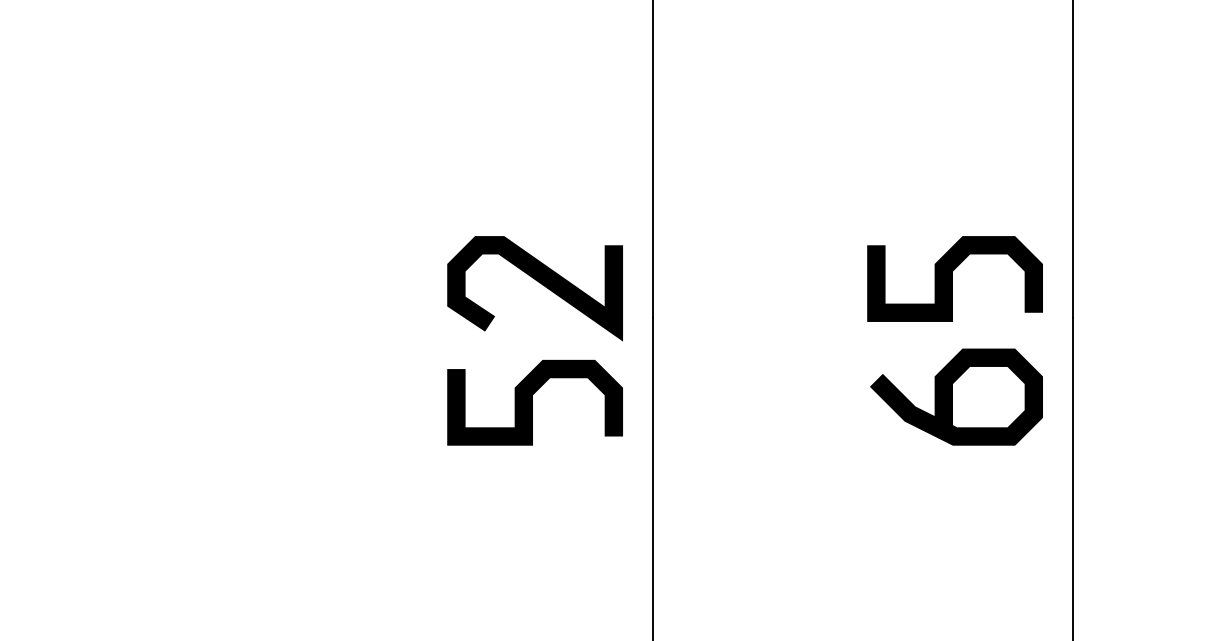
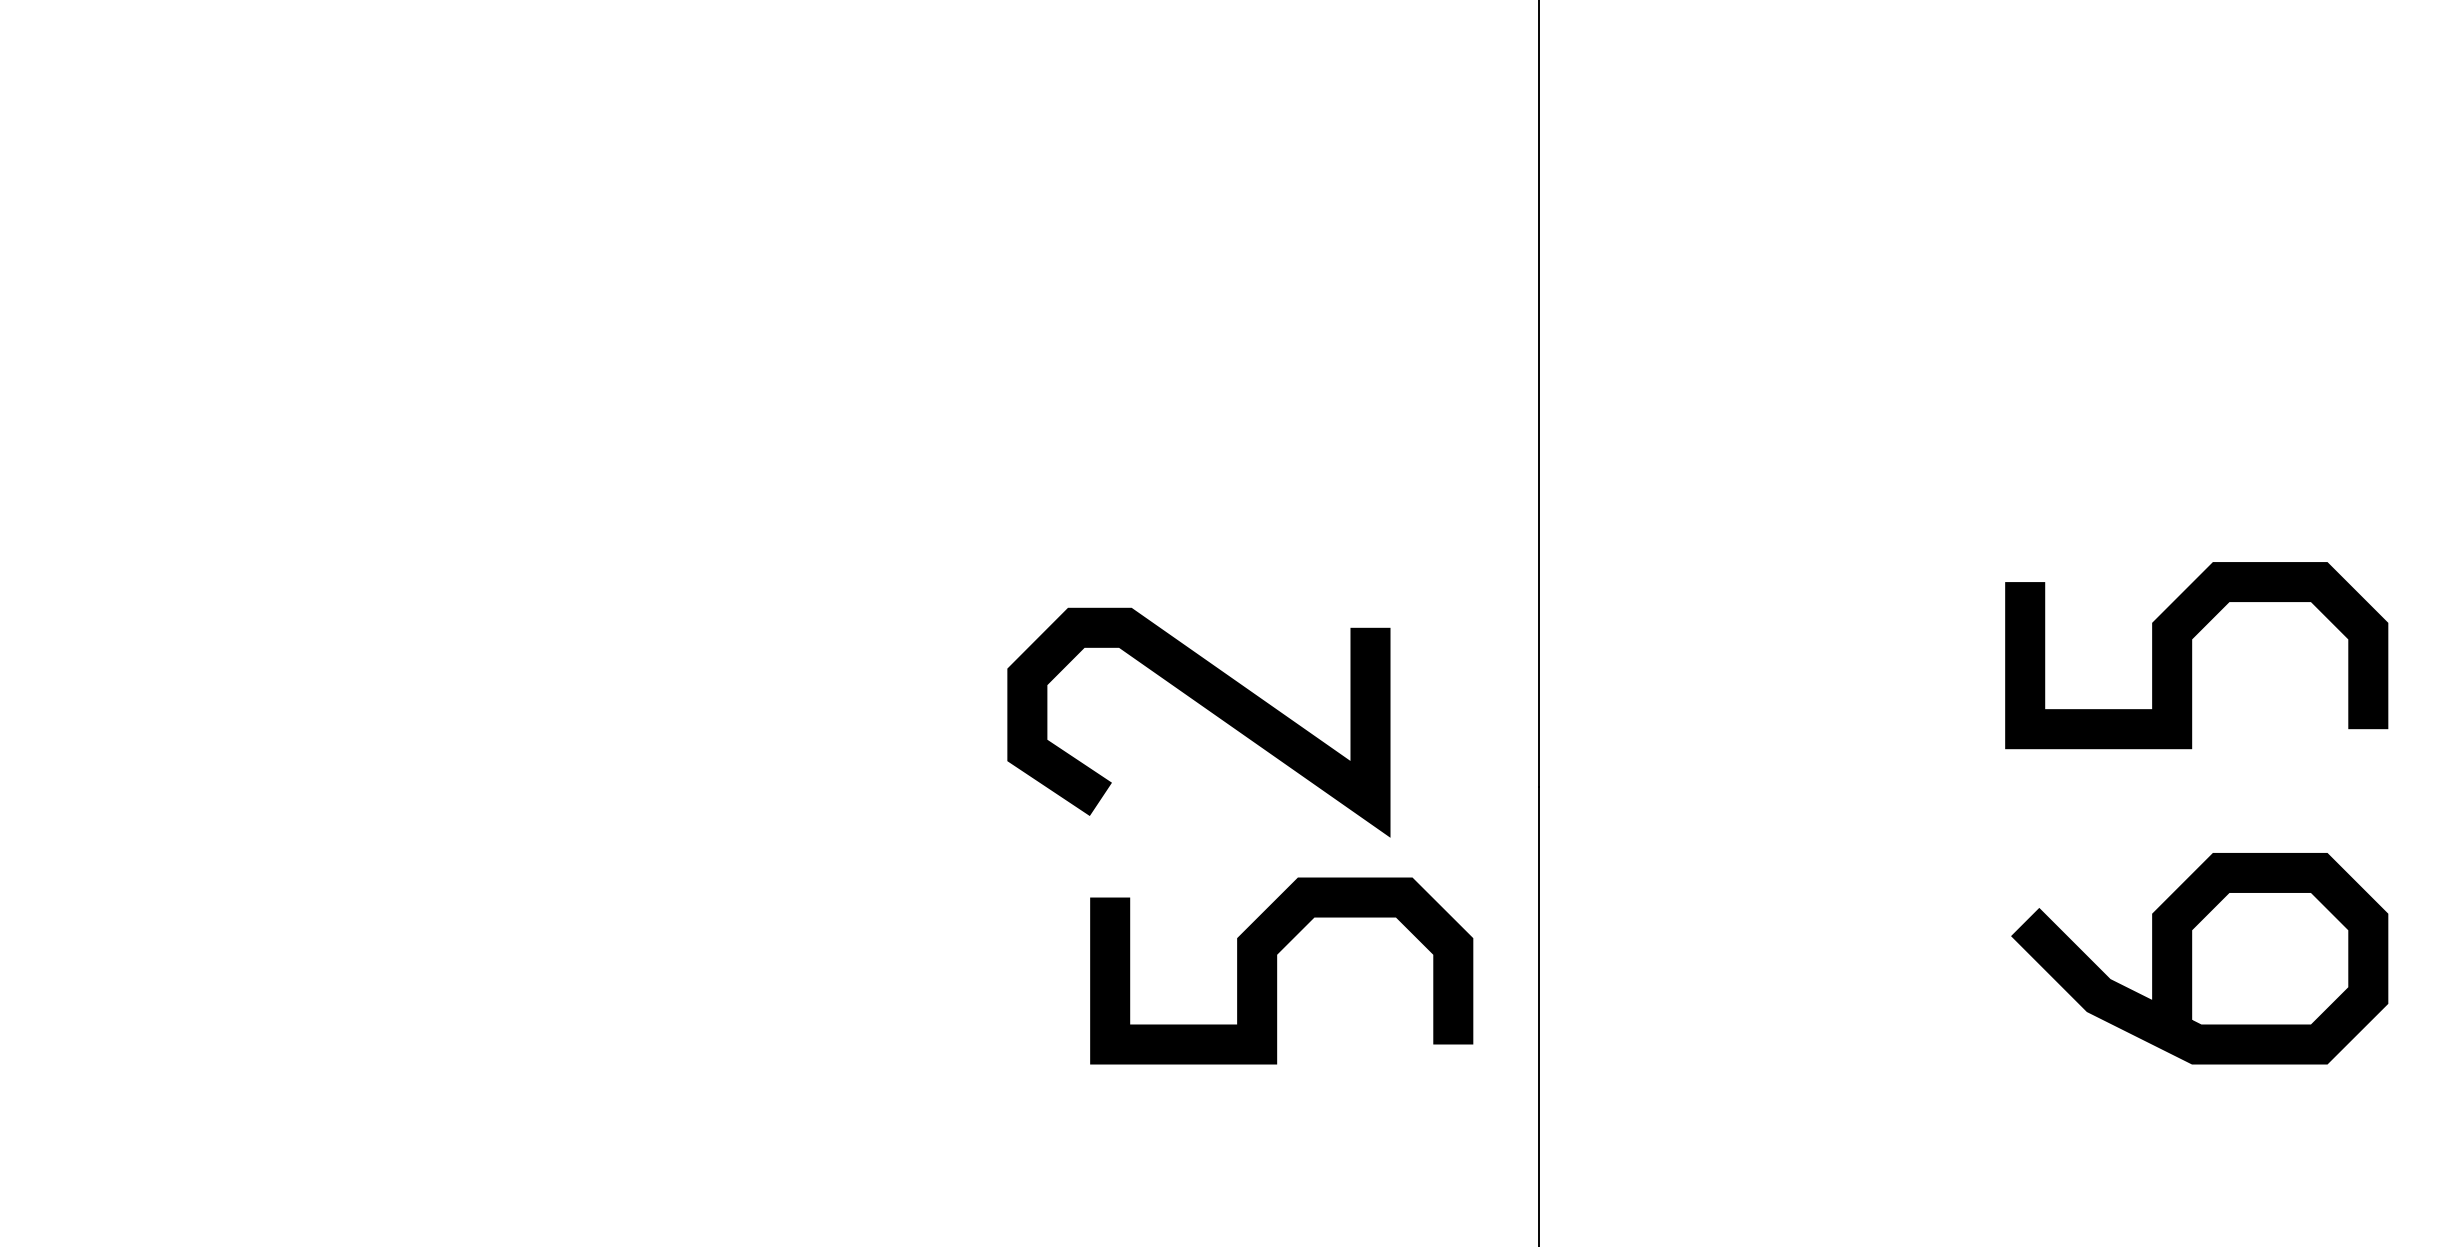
curve: (952, 278) -> (2191, 654), moved
curve: (539, 283) -> (1208, 711), moved

